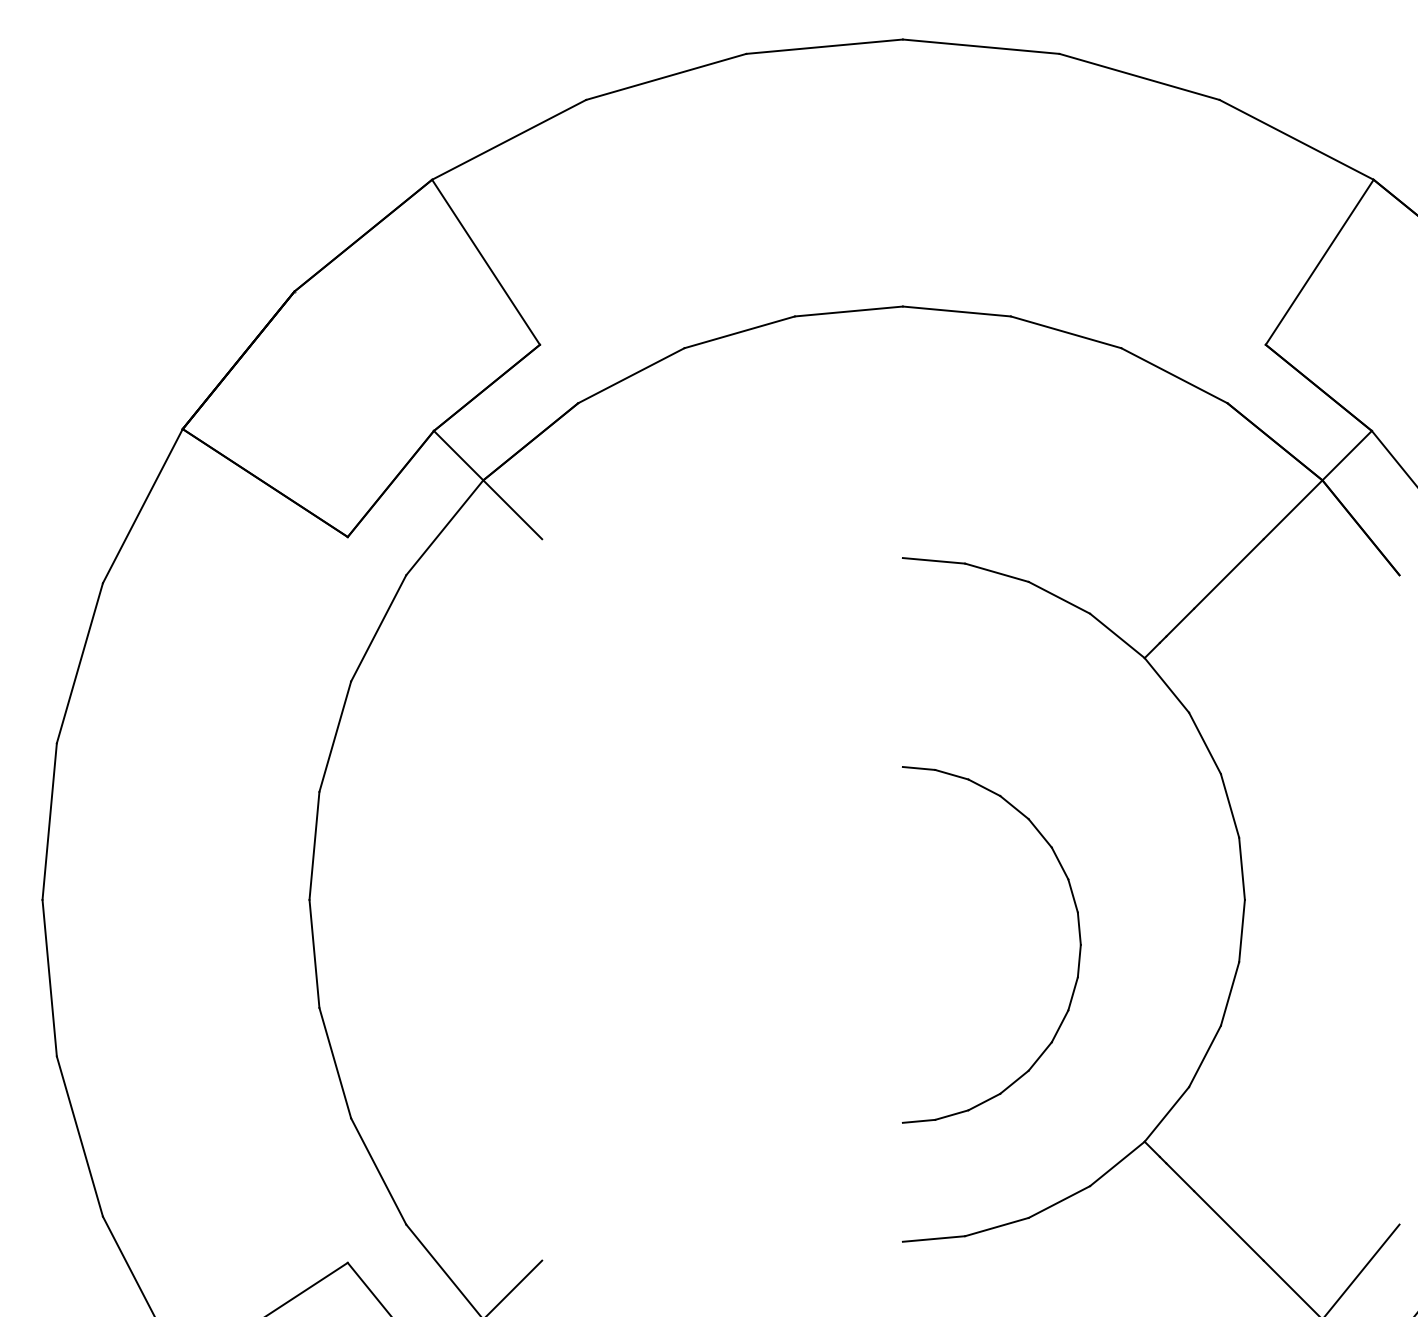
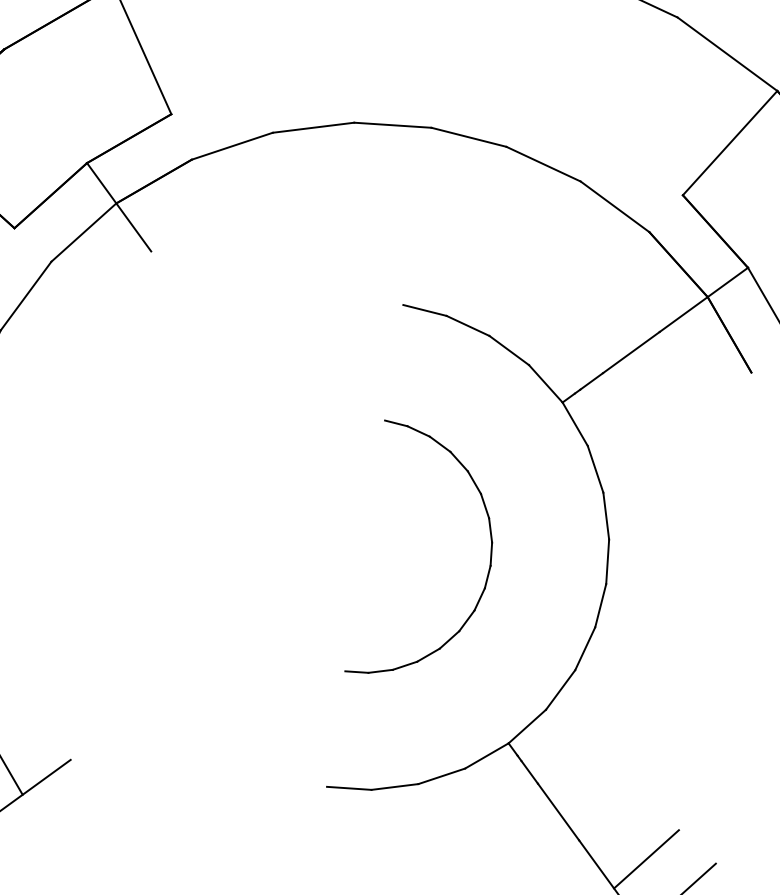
part: (1078, 933) -> (490, 557), moved

